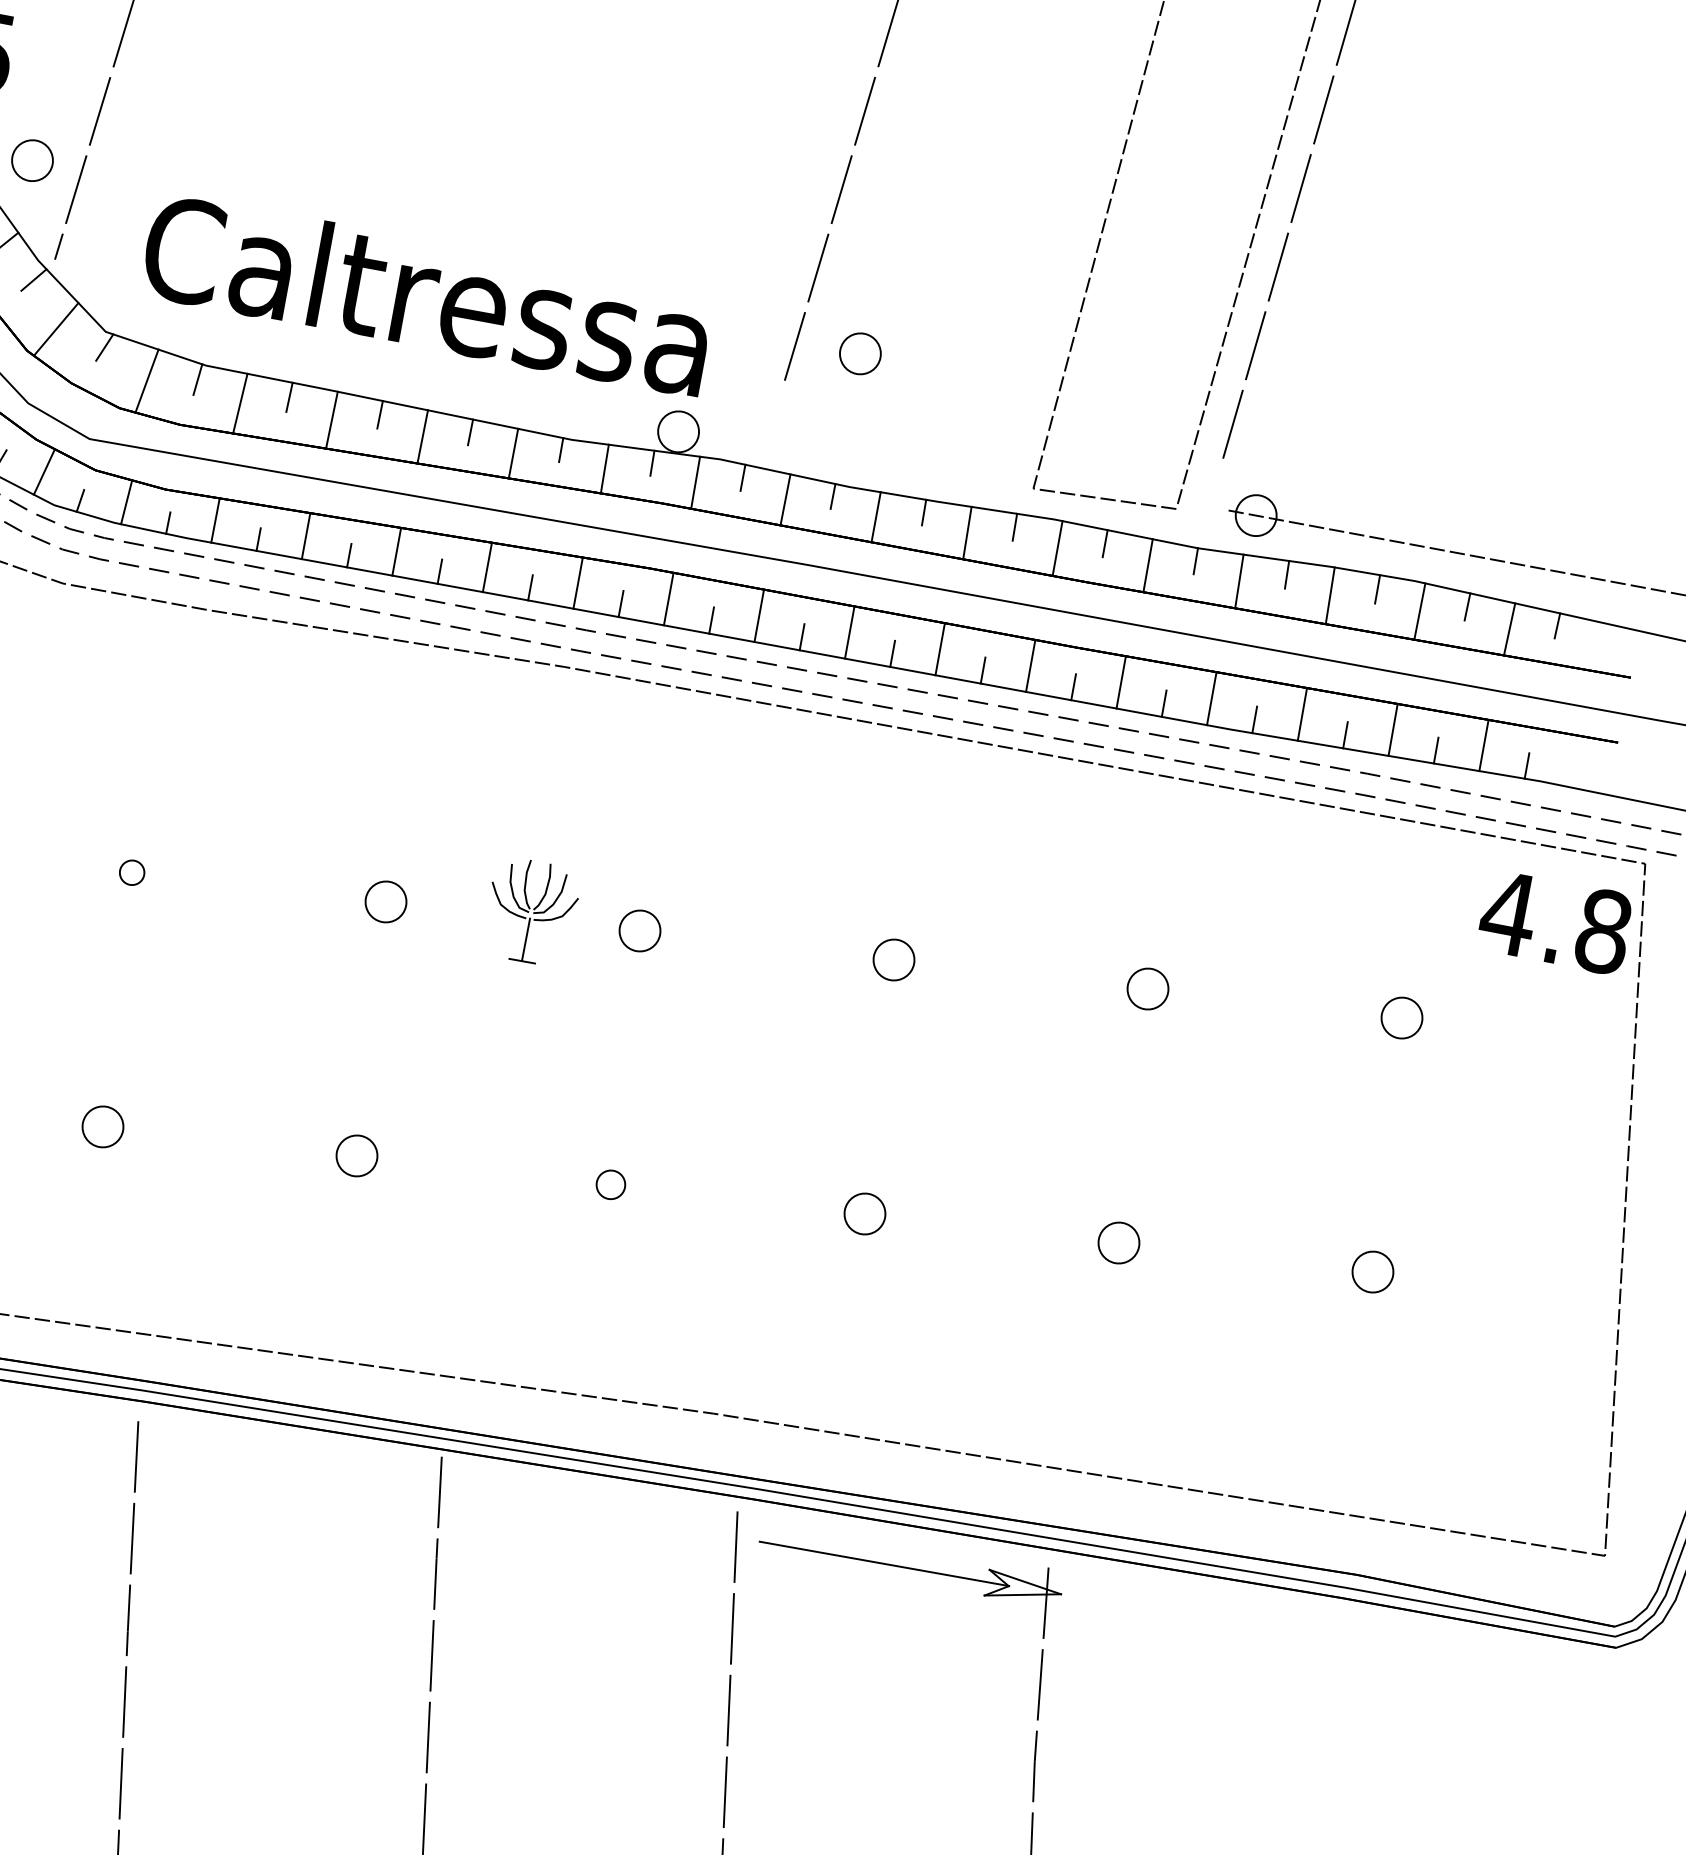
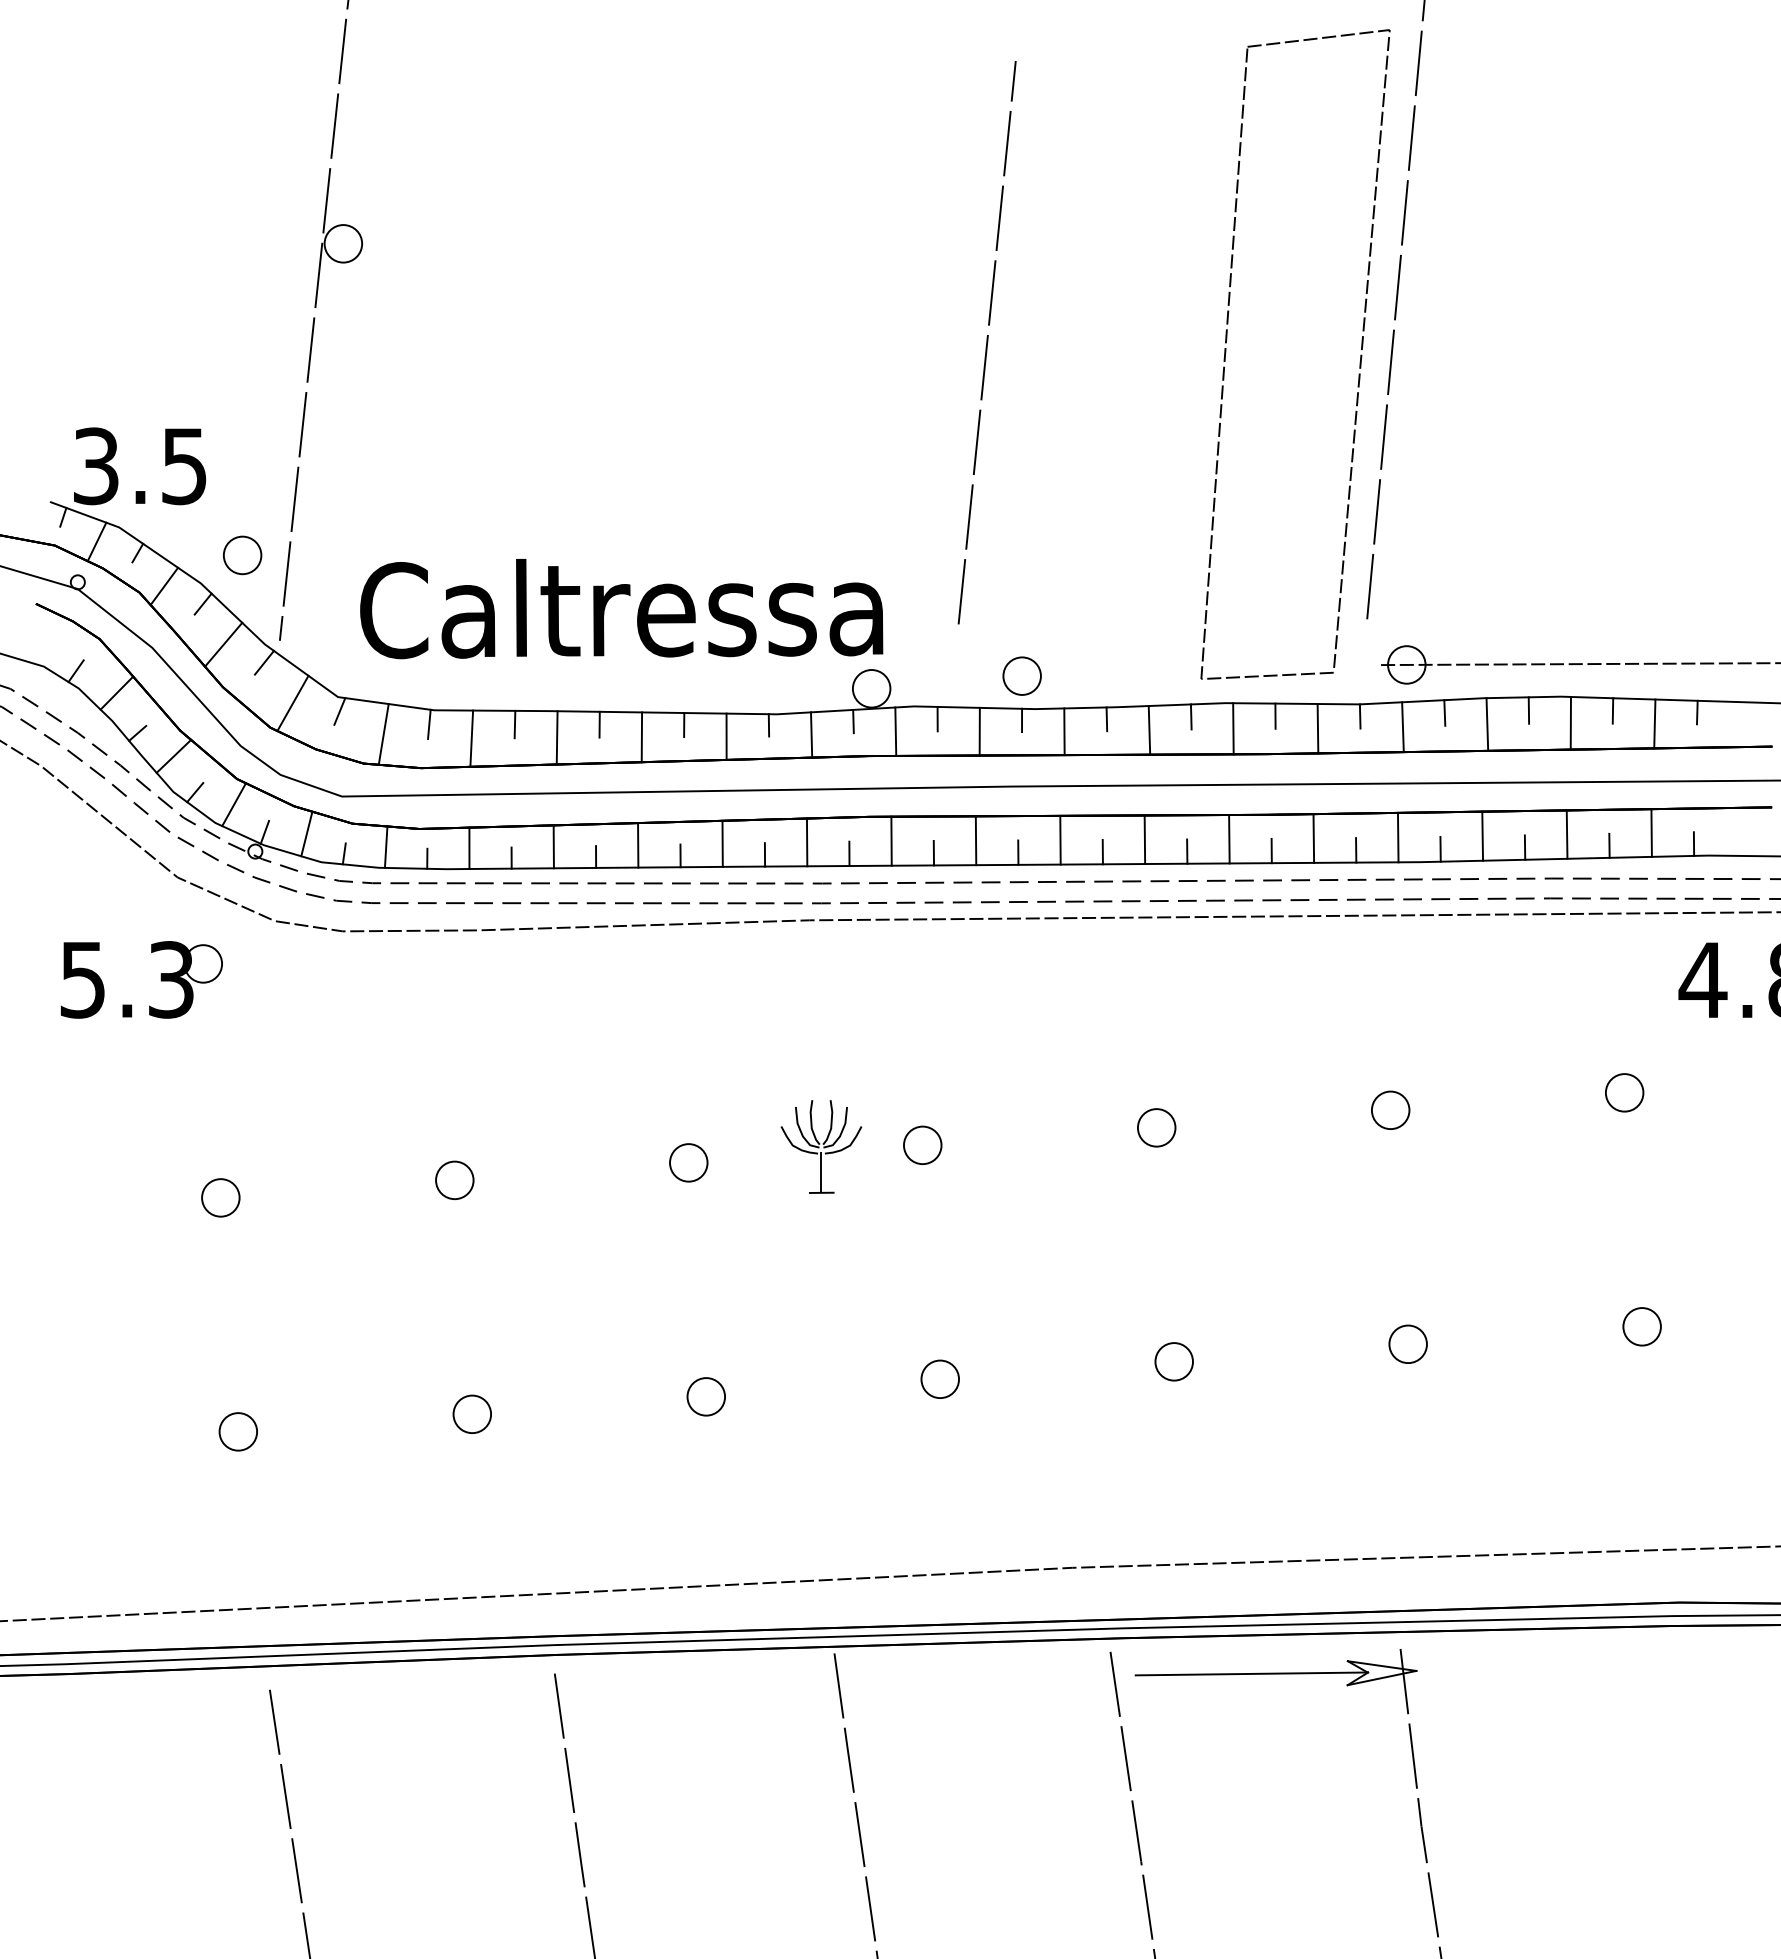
part: (859, 352) -> (1021, 675), moved
part: (131, 871) -> (454, 1179), size x1.67
part: (610, 1183) -> (939, 1378), size x1.43

